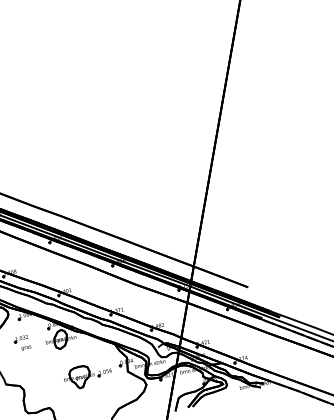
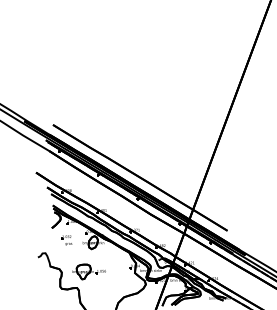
part: (86, 375) -> (88, 271), moved

